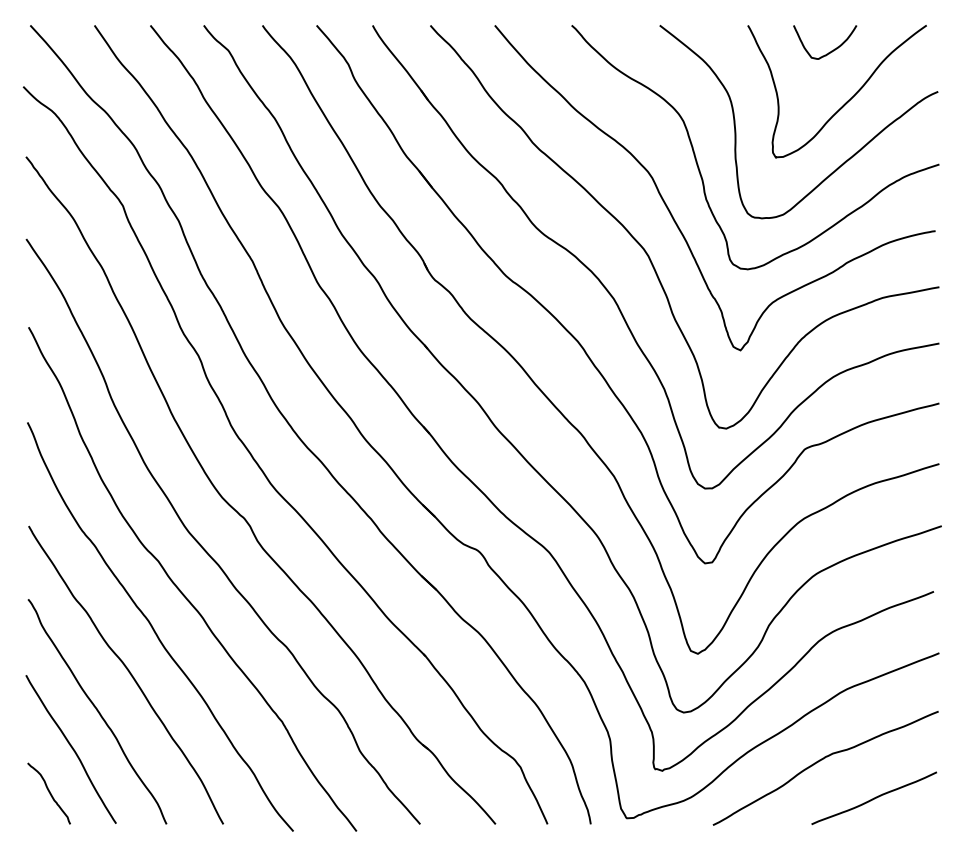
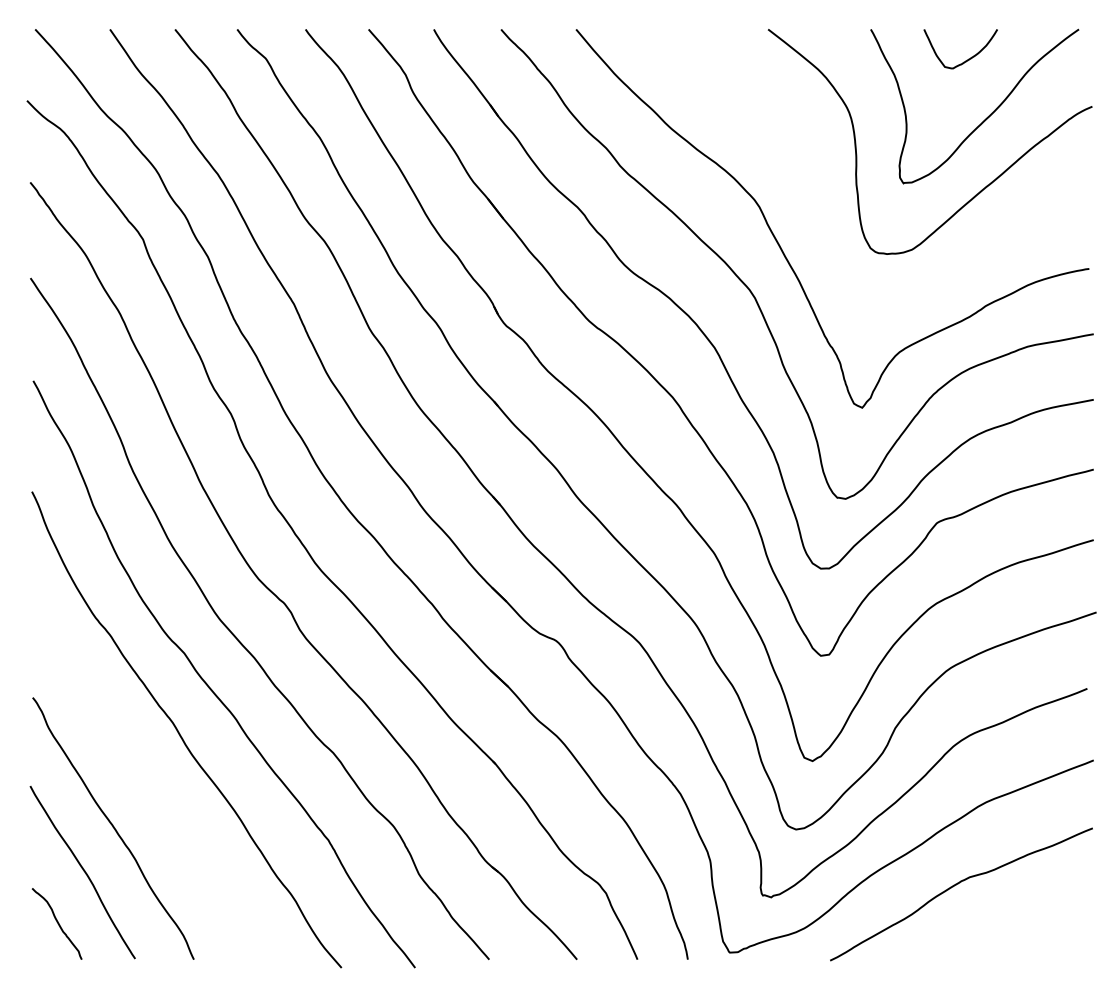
curve: (698, 165) -> (813, 192), removed
curve: (128, 672) -> (149, 782), removed
curve: (873, 798) -> (1017, 929), removed

